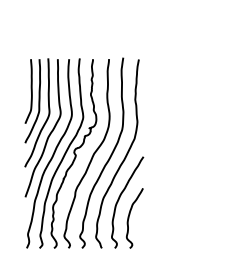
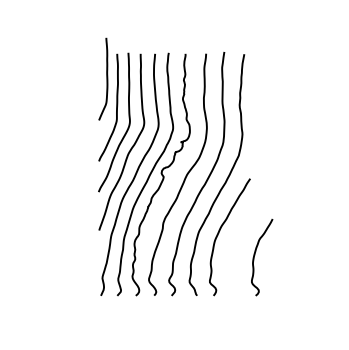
curve: (31, 90) -> (106, 78), moved
curve: (129, 216) -> (255, 255), moved

